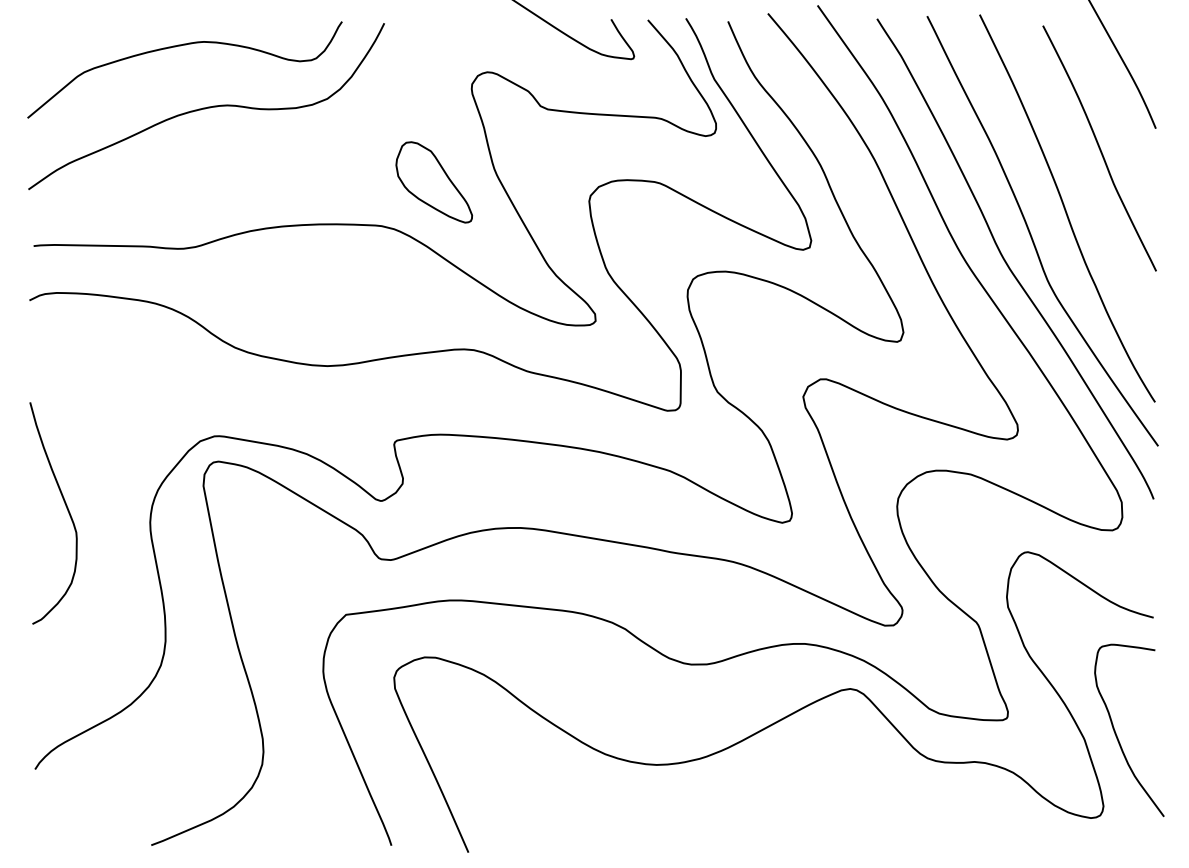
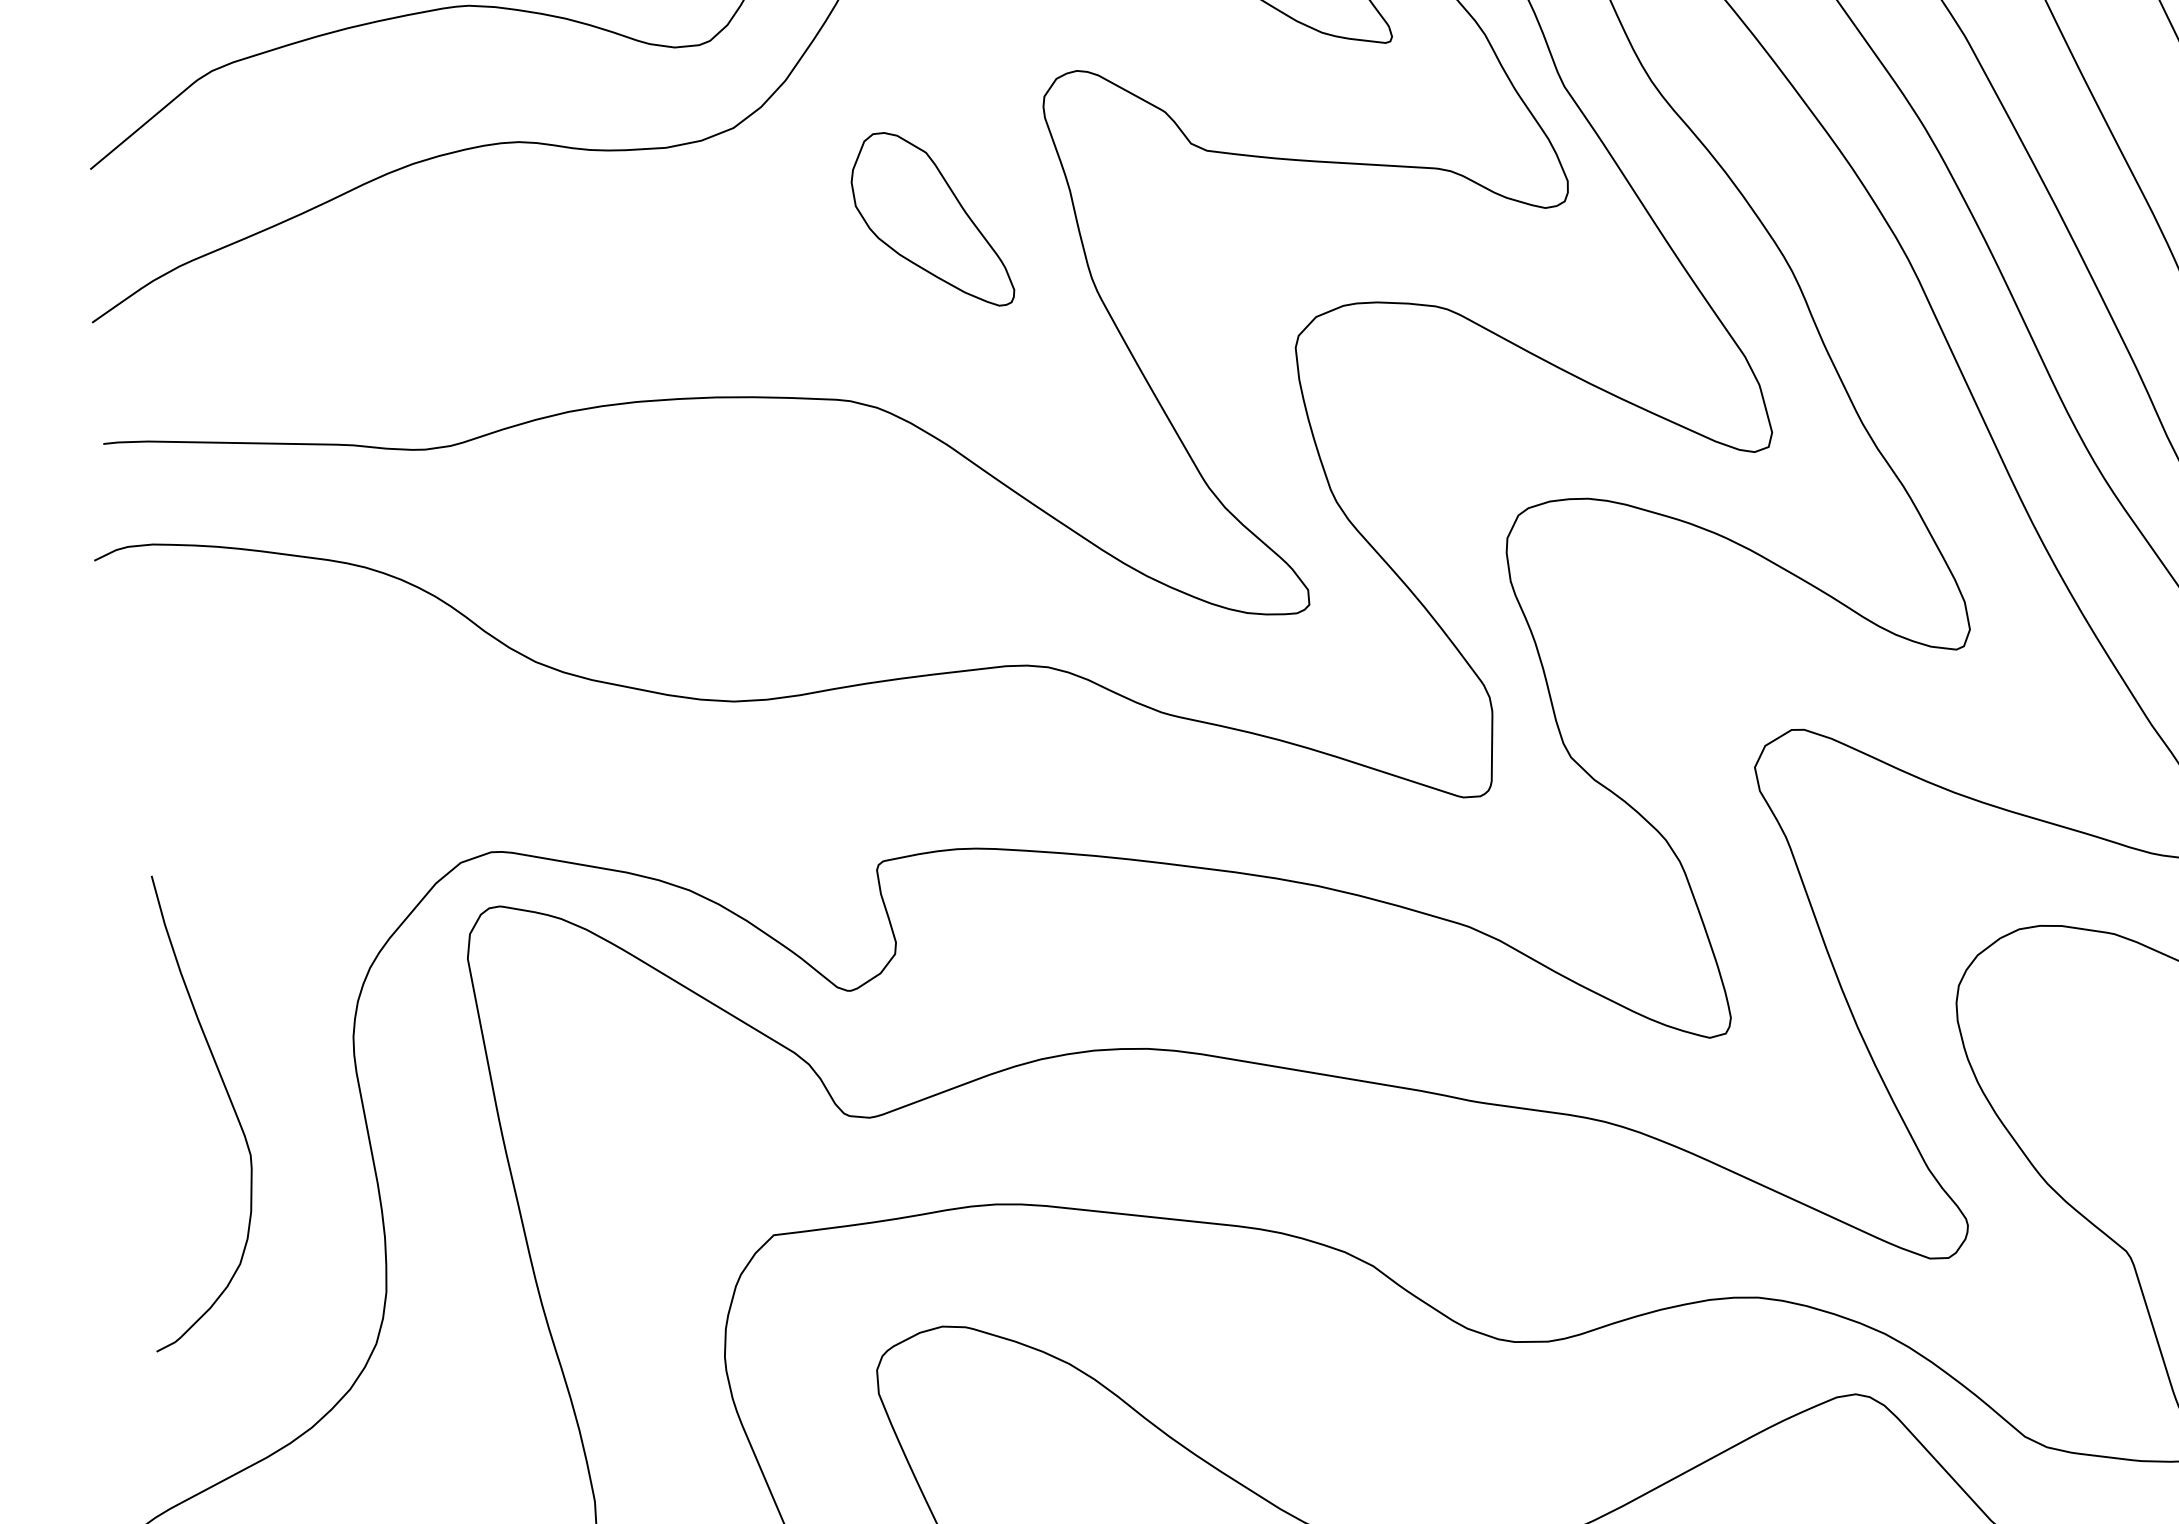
part: (434, 182) -> (933, 219), moved
curve: (65, 506) -> (227, 1099), moved

